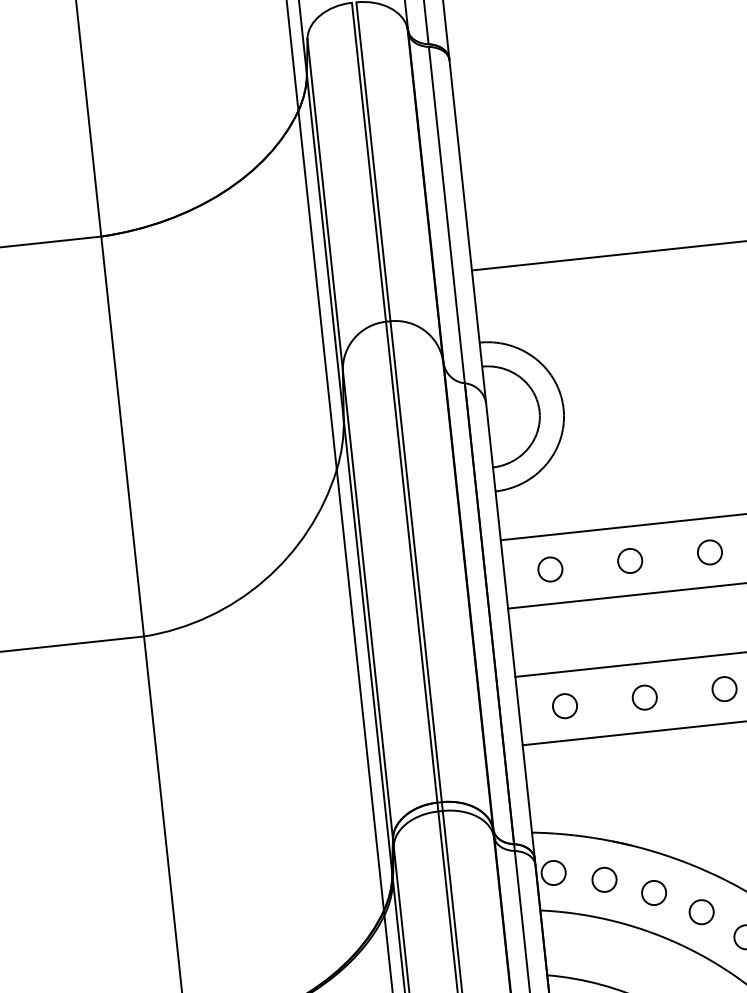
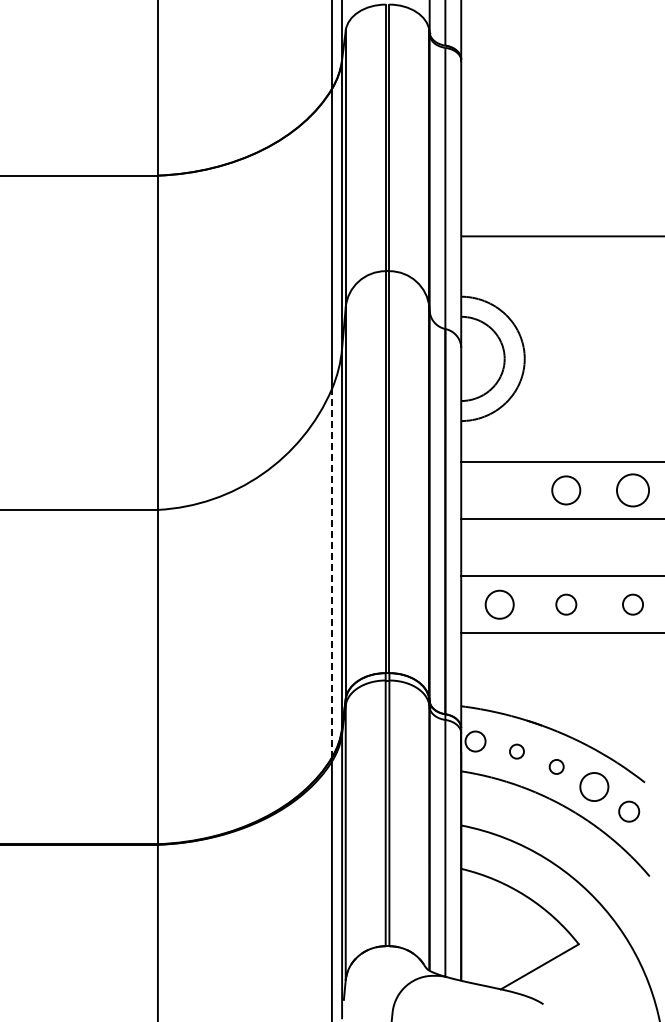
circle: (709, 552) -> (632, 490), size x1.6
circle: (630, 561) -> (566, 490), size x1.4
circle: (550, 569) -> (499, 490), removed
line: (359, 689) -> (331, 572), solid -> dashed
circle: (564, 705) -> (499, 604), size x1.4
circle: (603, 879) -> (516, 751), size x0.7
circle: (653, 892) -> (556, 766), size x0.7
circle: (701, 911) -> (594, 786), size x1.4

